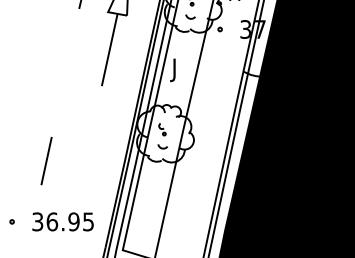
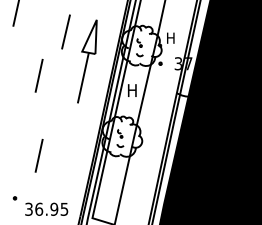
line: (45, 46) -> (38, 75), added
text: (177, 70) -> (130, 92), J -> H
text: (62, 220) -> (46, 208), moved

